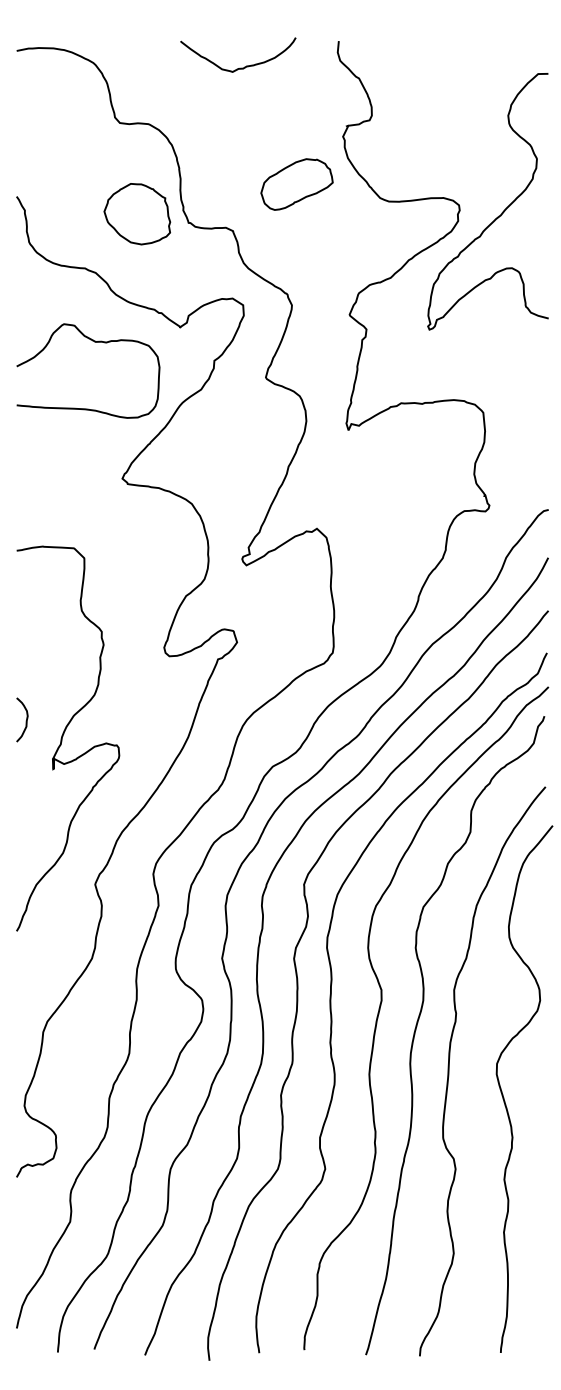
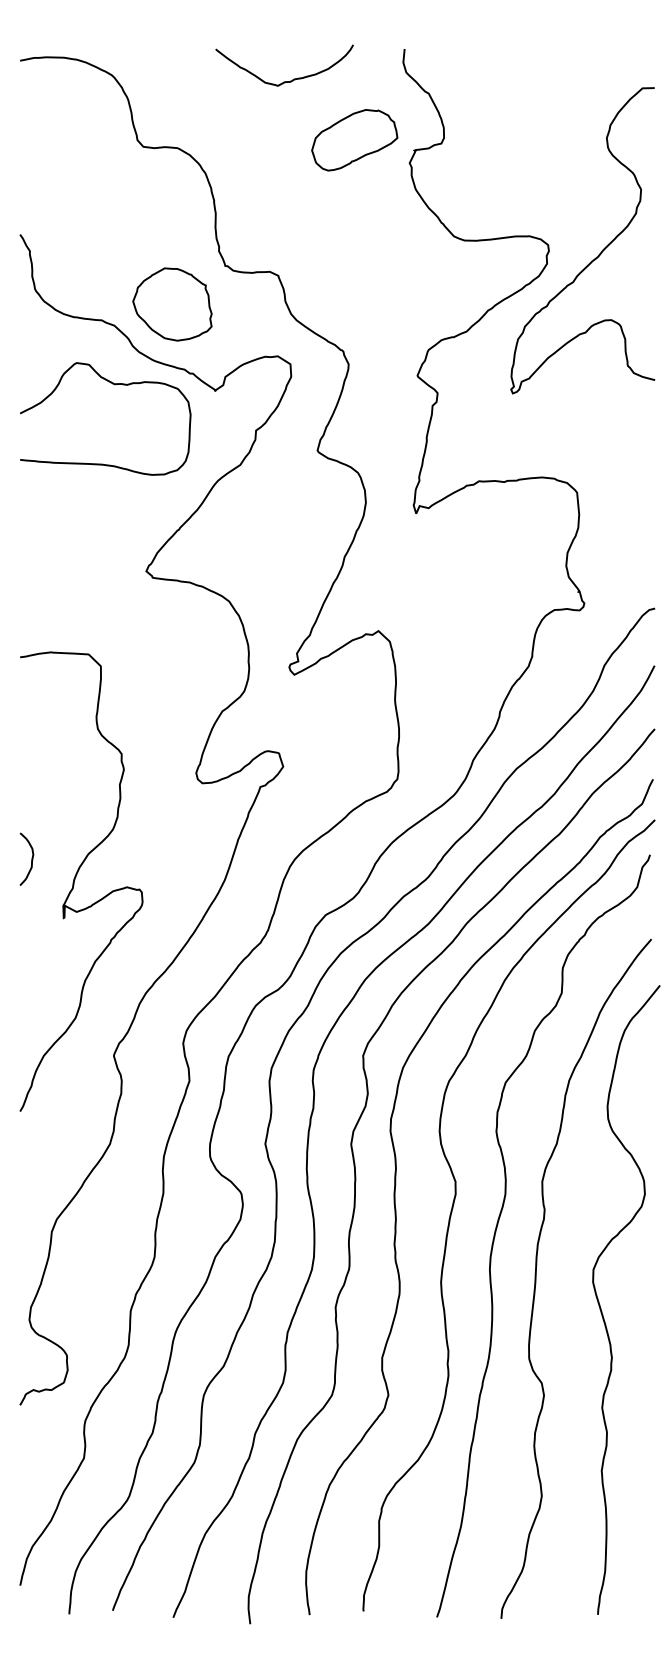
part: (296, 184) -> (354, 140), moved
part: (137, 214) -> (172, 304), moved
curve: (94, 342) -> (112, 384), moved

